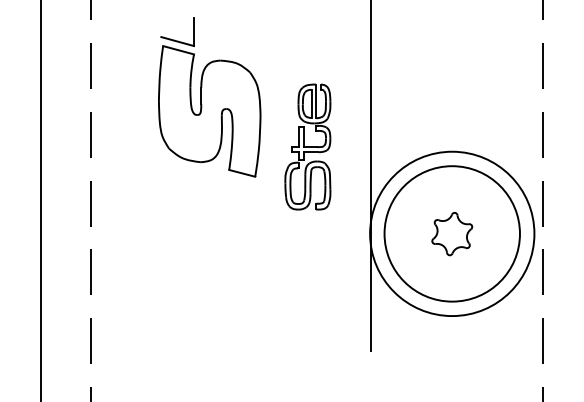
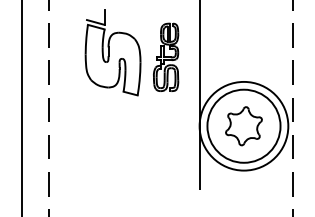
part: (308, 145) -> (166, 56), moved
part: (451, 234) -> (243, 126), size x1.67

